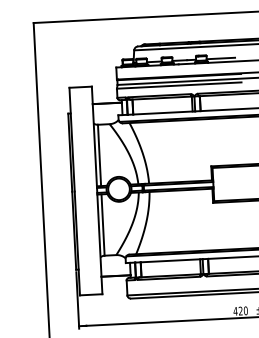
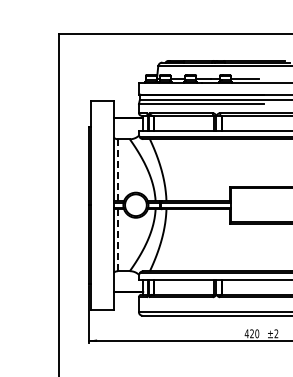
line: (99, 155) -> (118, 170), solid -> dashed
line: (103, 225) -> (118, 240), solid -> dashed

